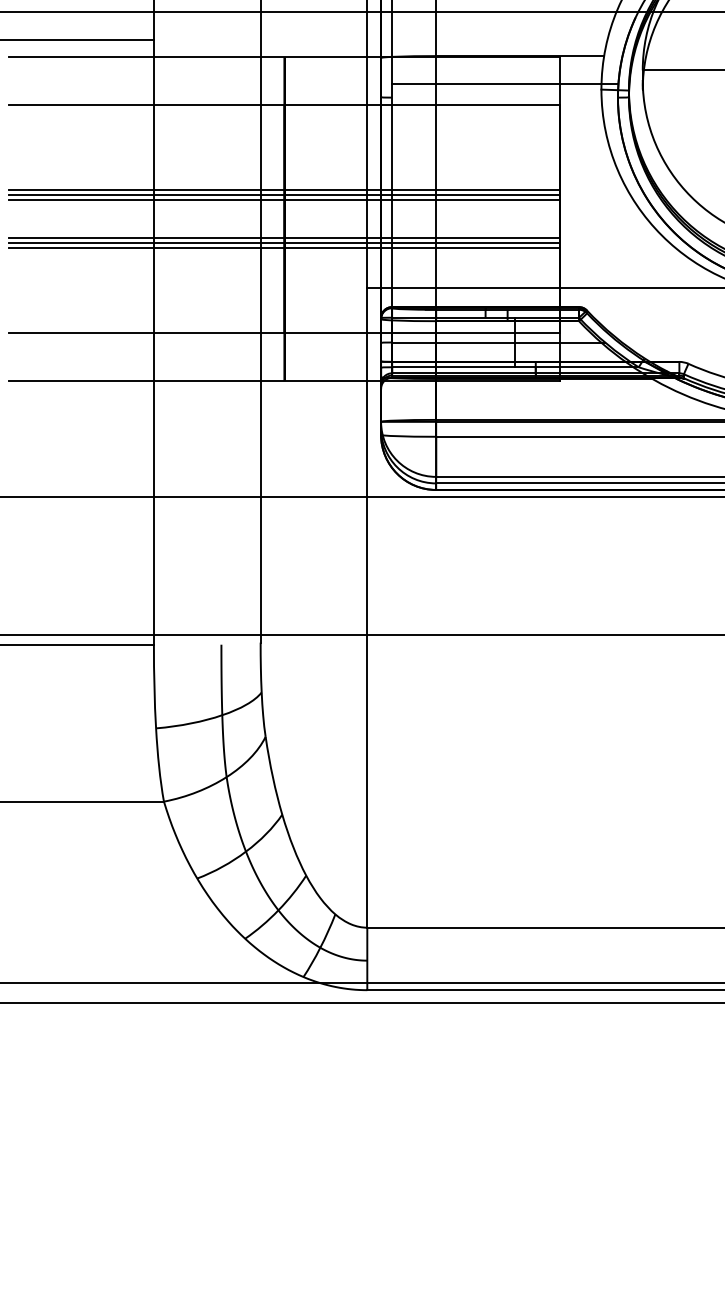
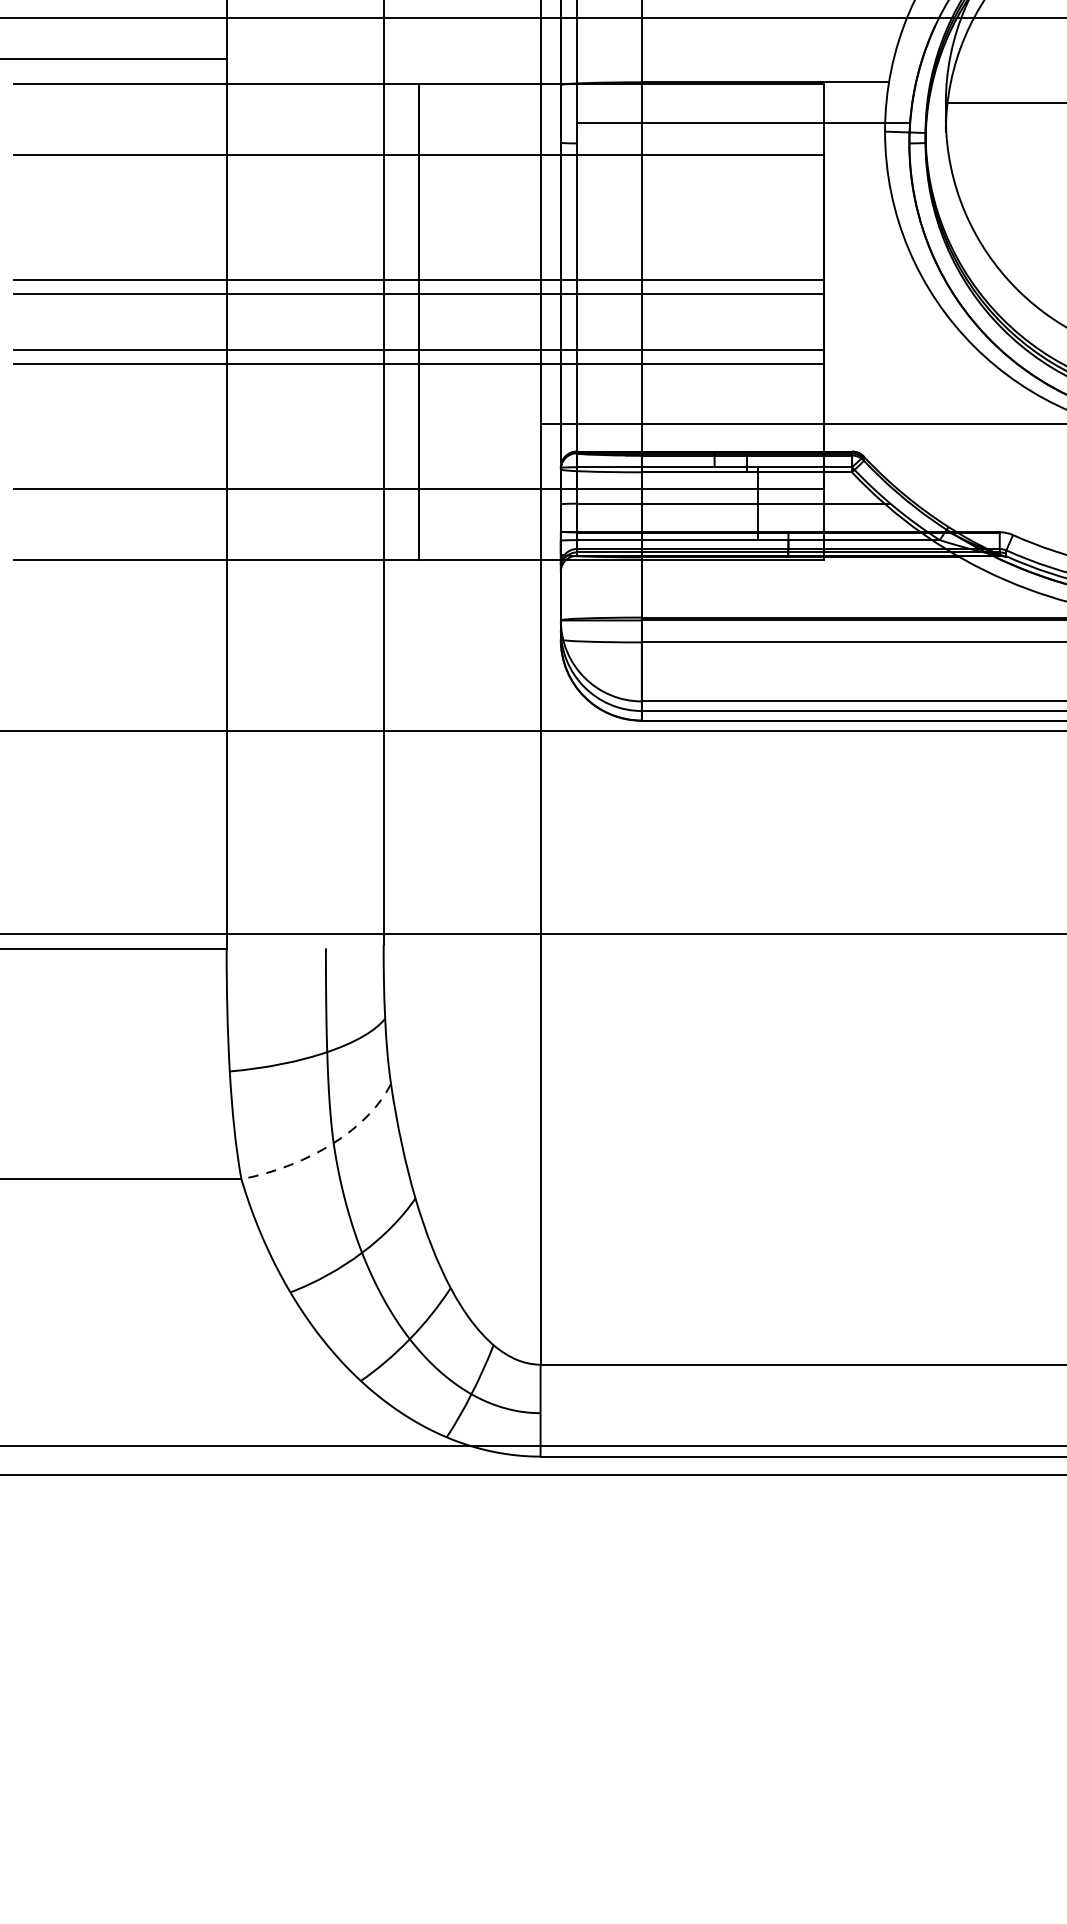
line: (284, 195) -> (418, 287), removed
line: (284, 243) -> (418, 358), removed
arc: (224, 778) -> (330, 1145), solid -> dashed

